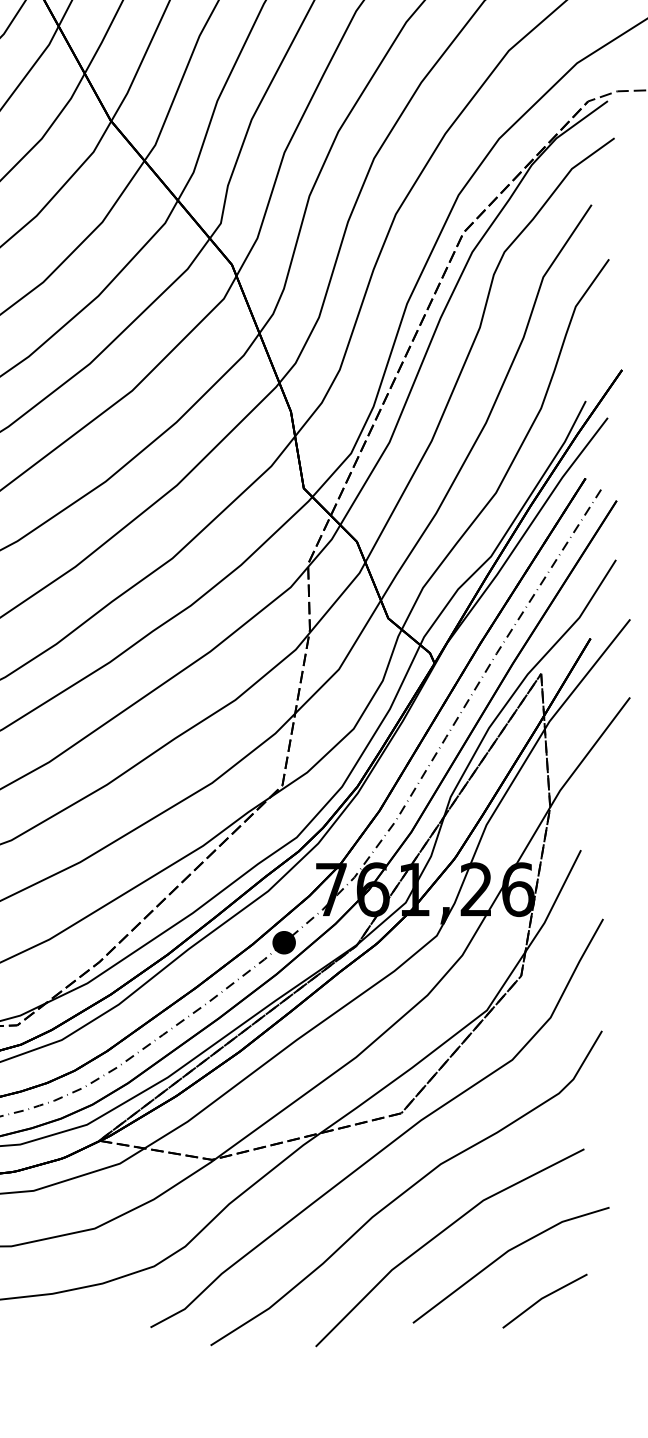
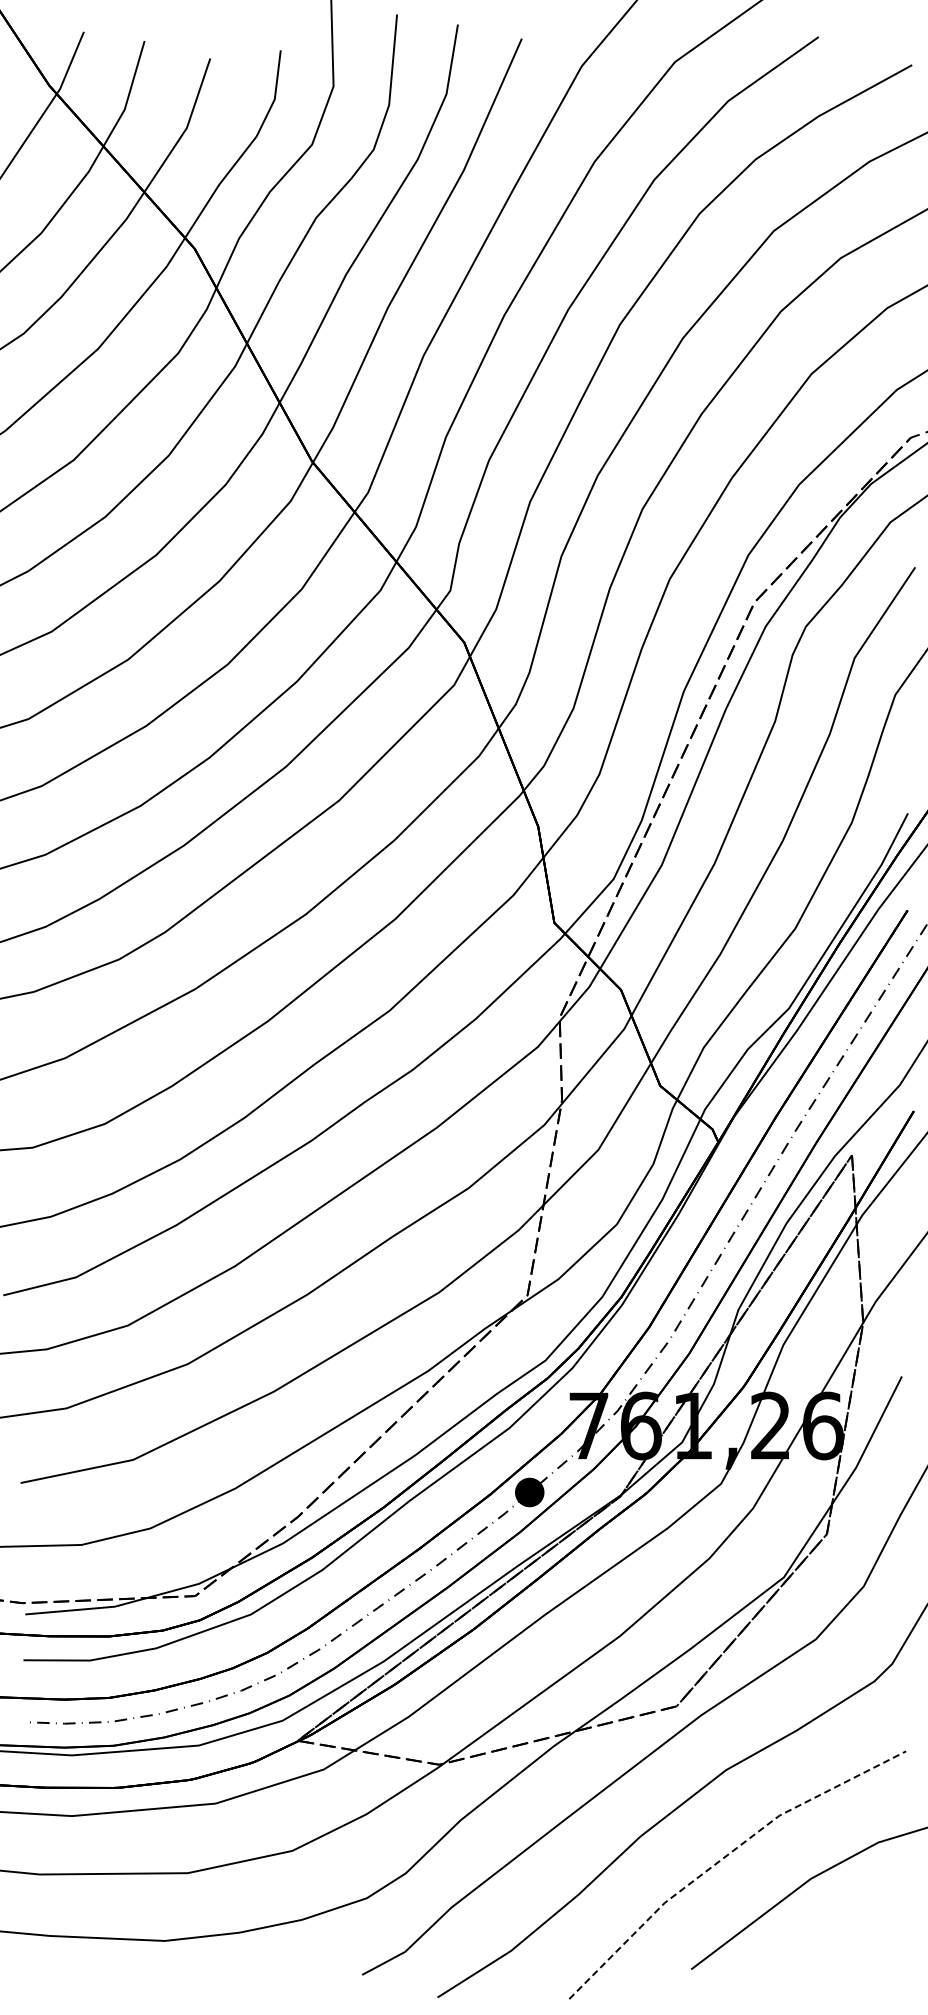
line: (440, 1233) -> (725, 1857), solid -> dashed
line: (544, 1298) -> (855, 1938), removed

